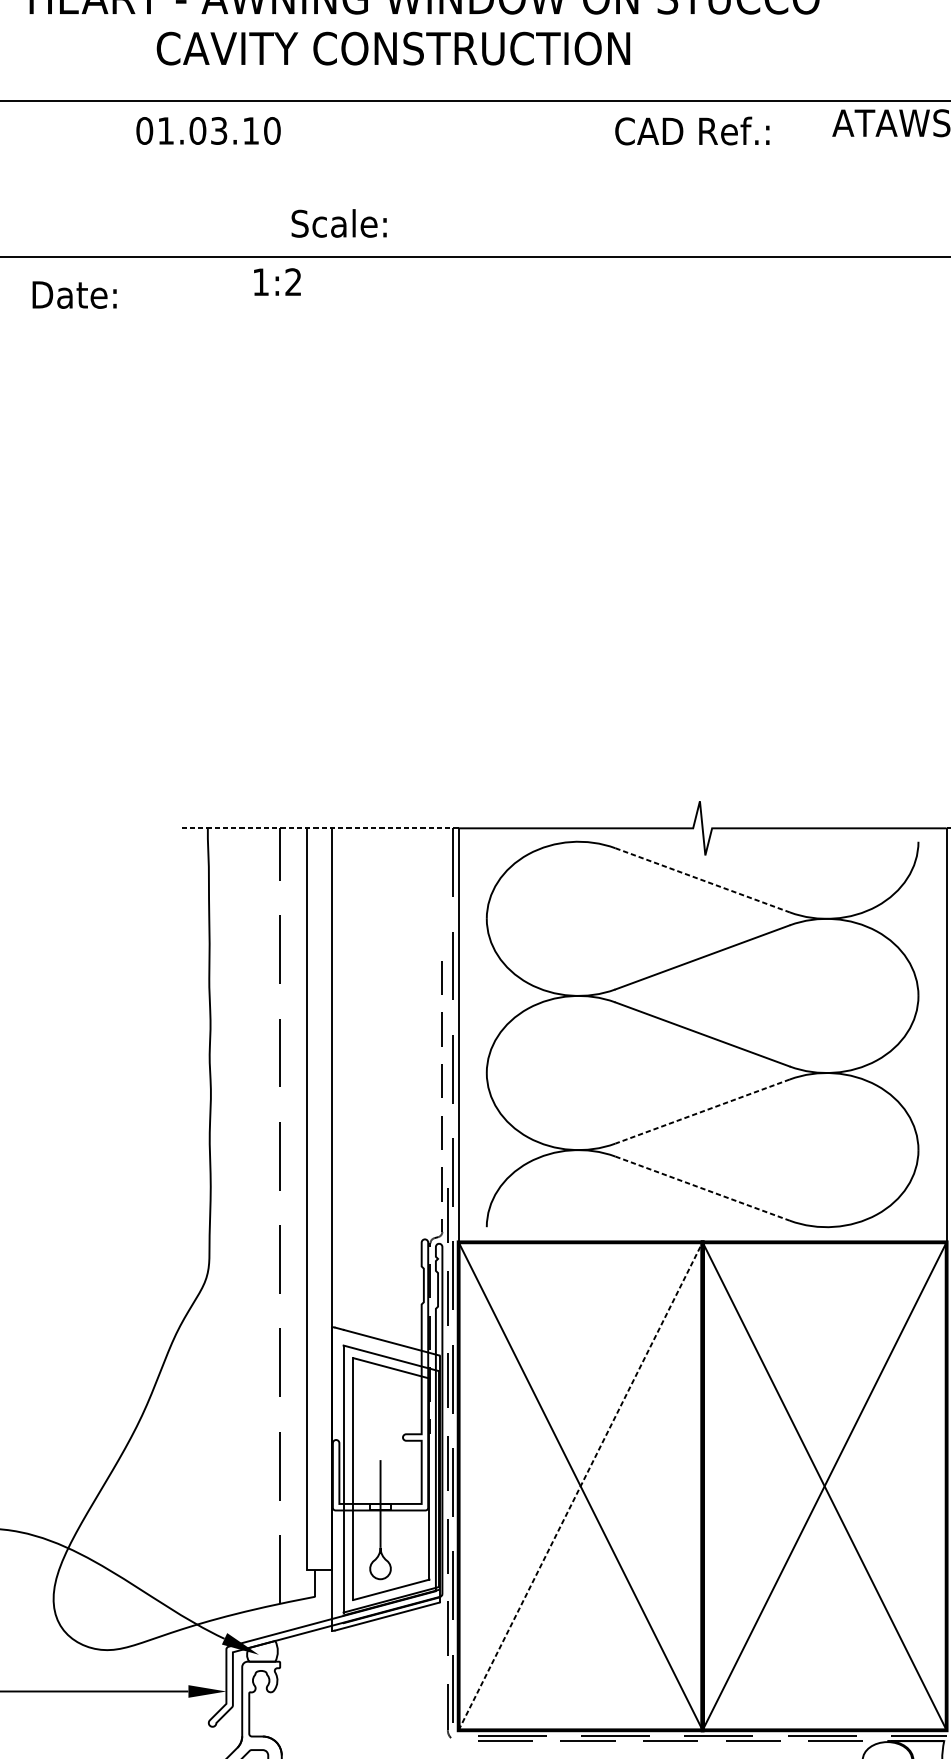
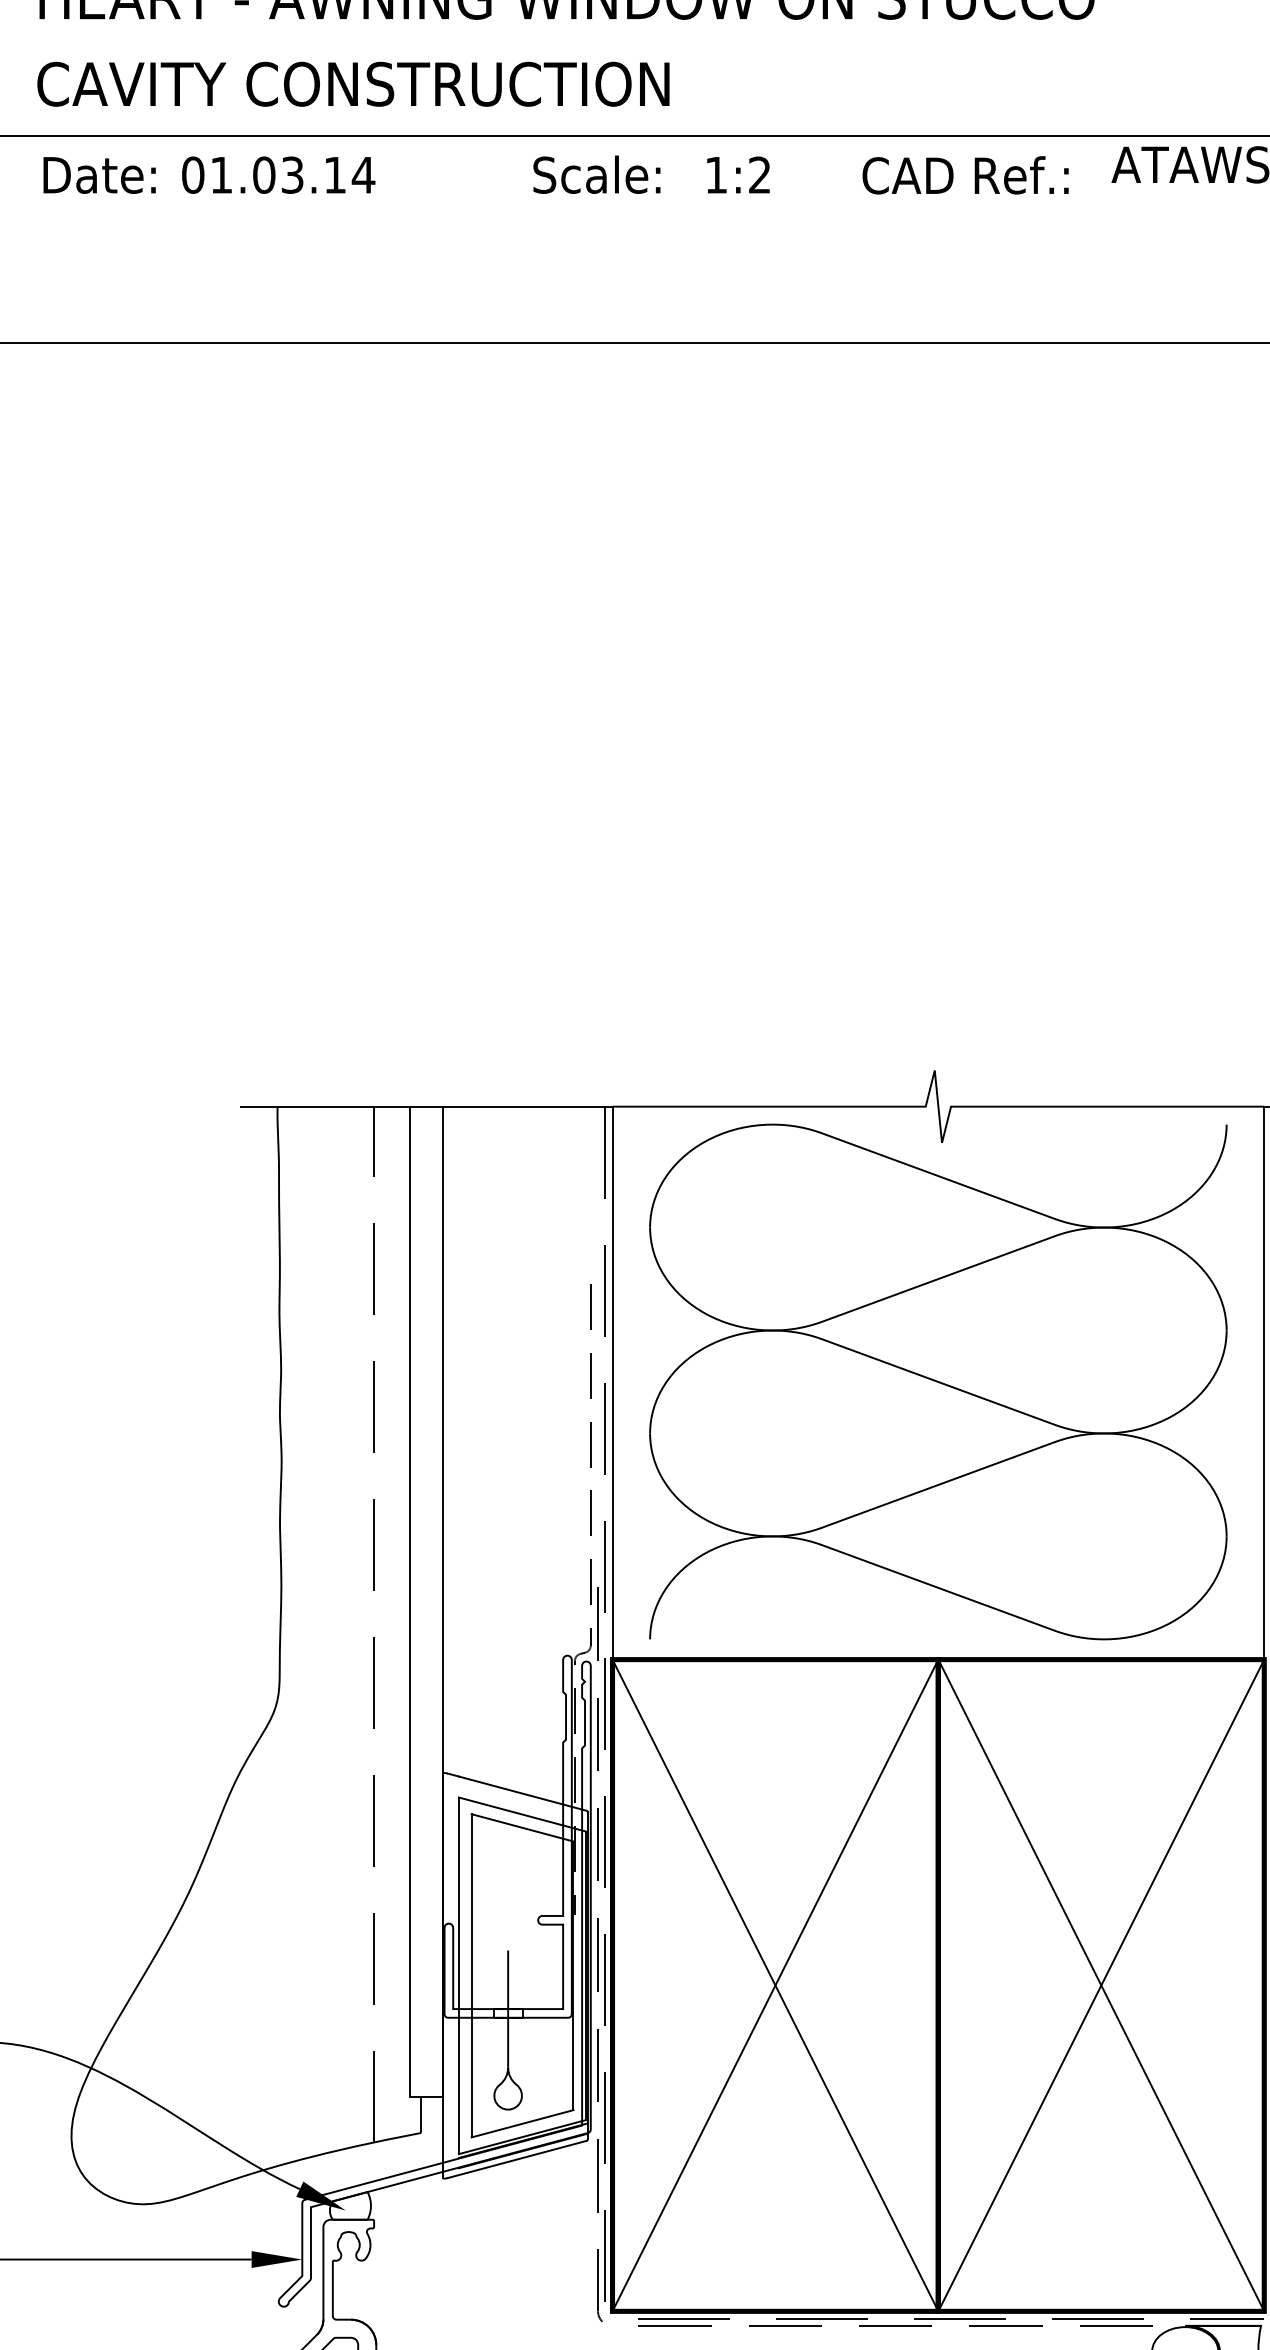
text: (393, 48) -> (353, 83), moved
text: (272, 130) -> (363, 174), 01.03.10 -> 01.03.14
text: (692, 131) -> (965, 175), moved
text: (338, 223) -> (596, 174), moved
text: (277, 281) -> (738, 174), moved
text: (74, 295) -> (99, 175), moved
line: (318, 828) -> (425, 1106), dashed -> solid
line: (702, 880) -> (938, 1176), dashed -> solid
line: (701, 1111) -> (937, 1485), dashed -> solid
line: (702, 1189) -> (938, 1588), dashed -> solid
line: (580, 1486) -> (775, 1985), dashed -> solid

